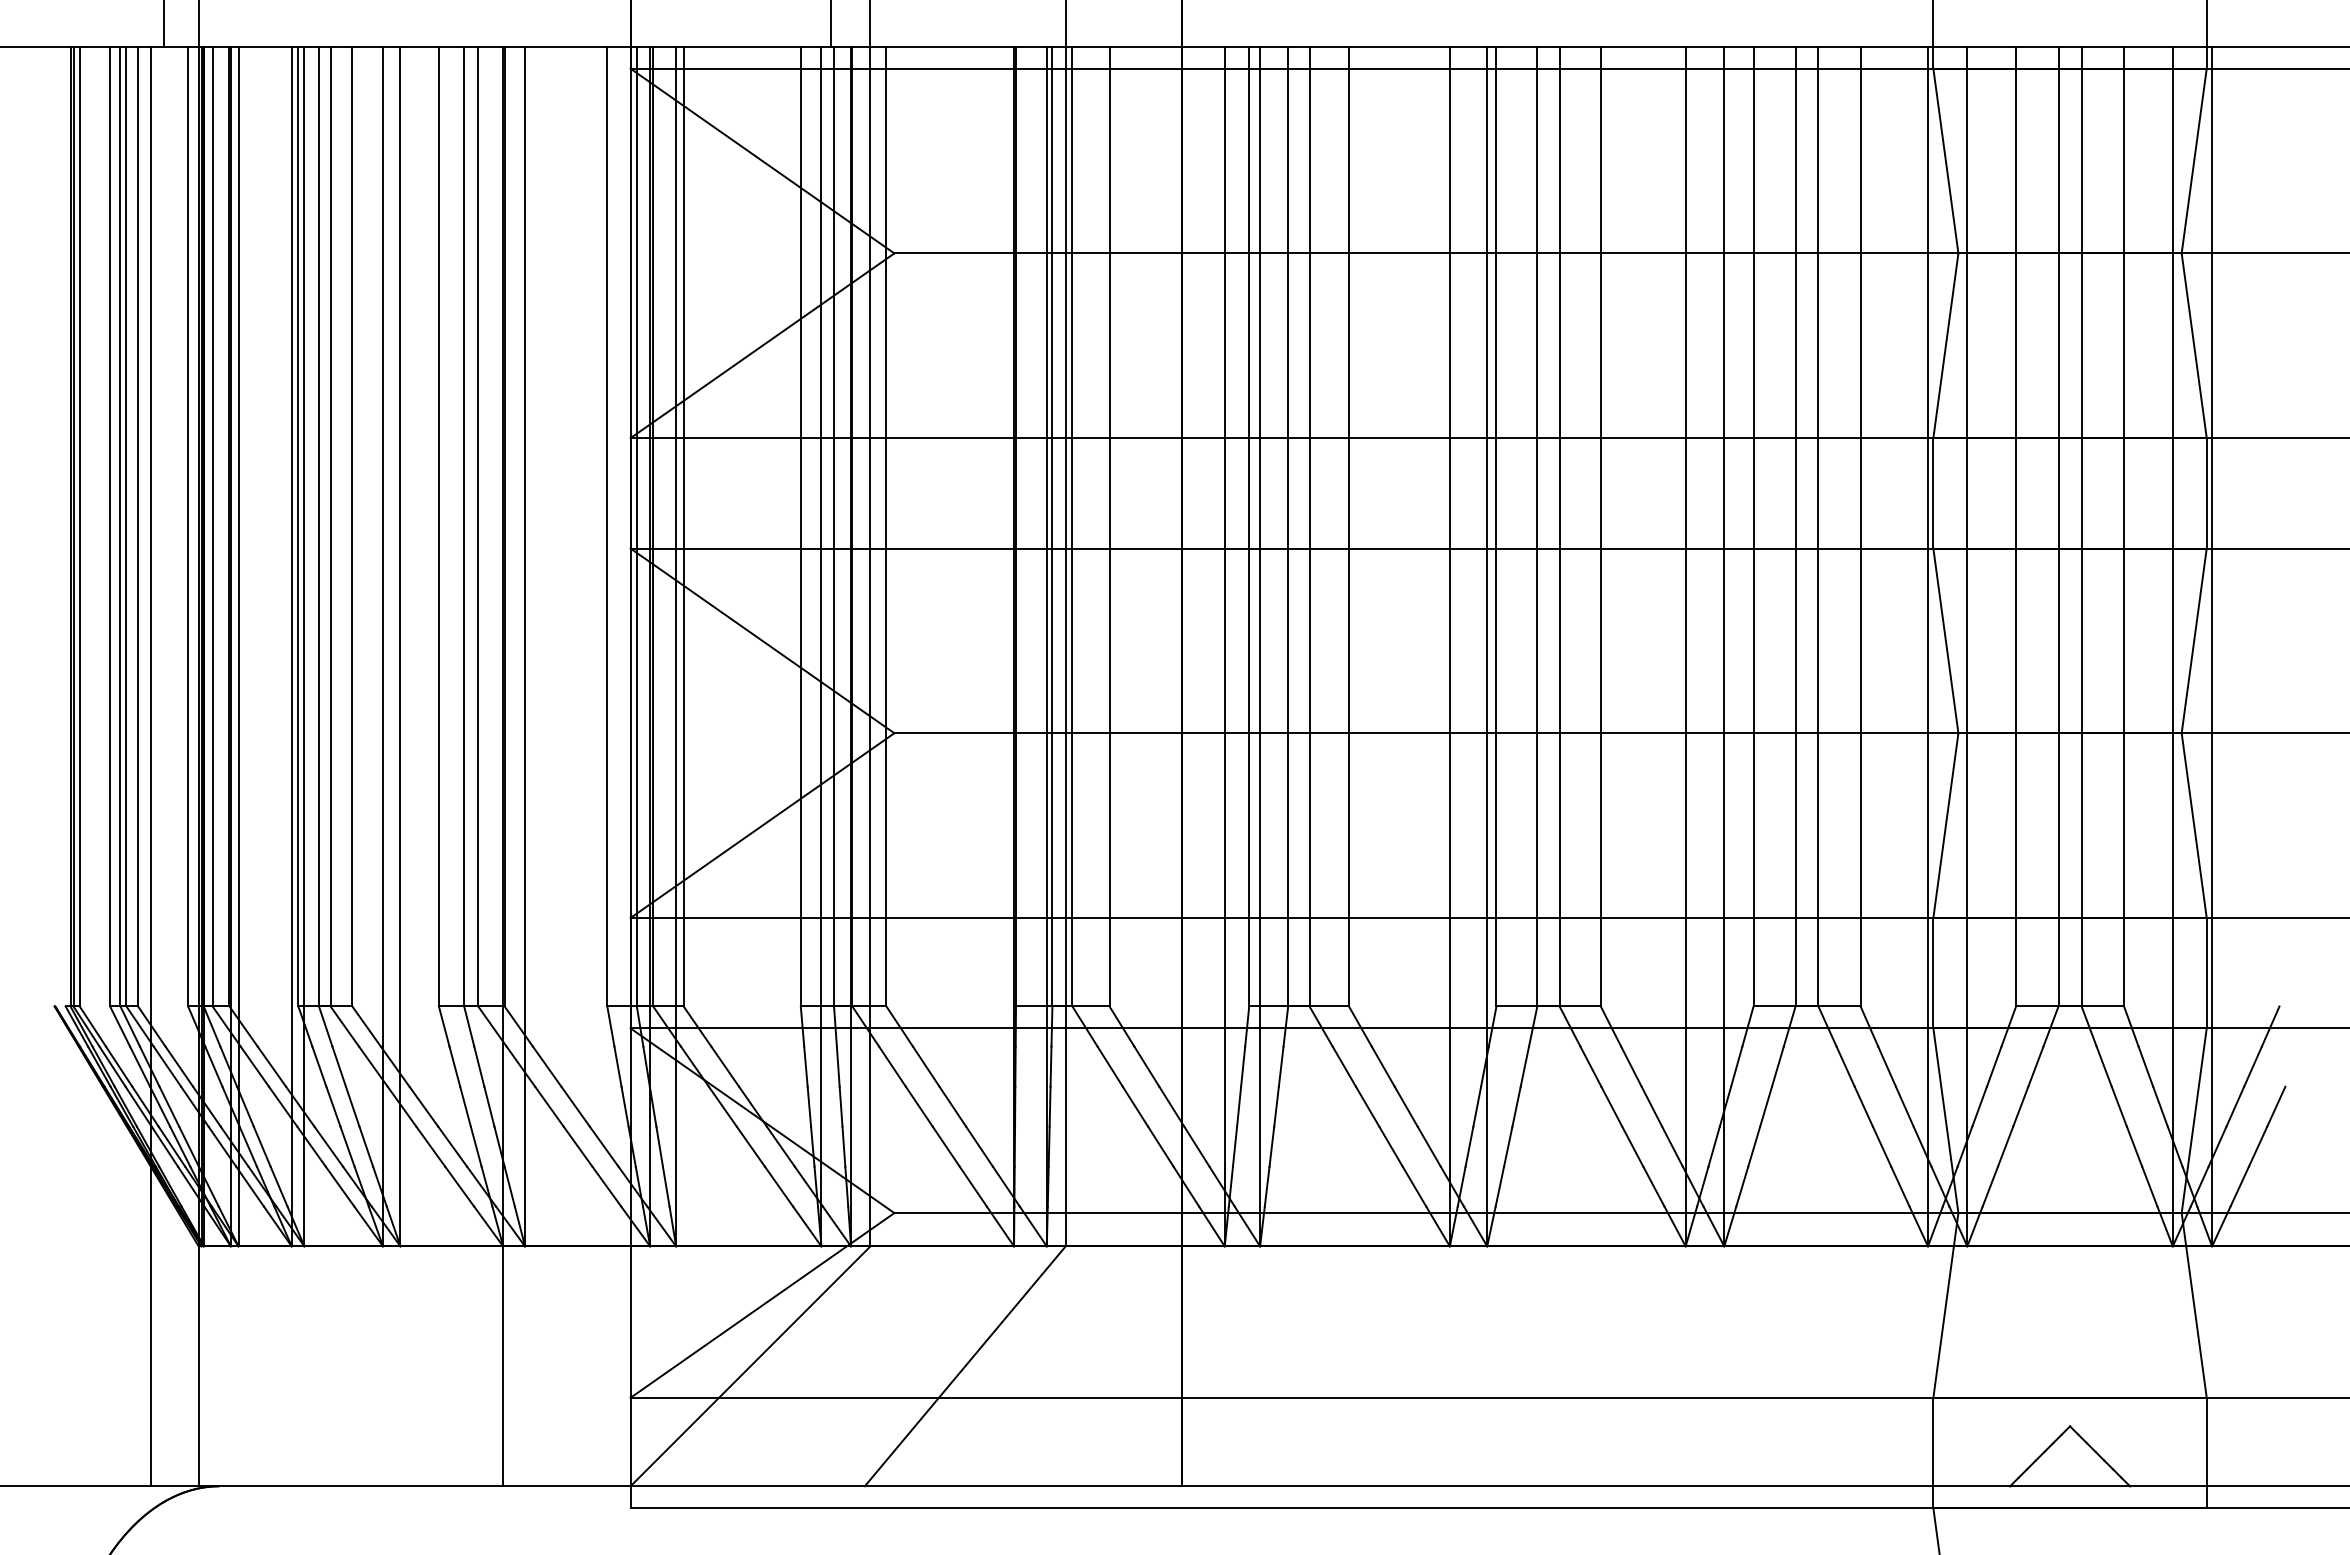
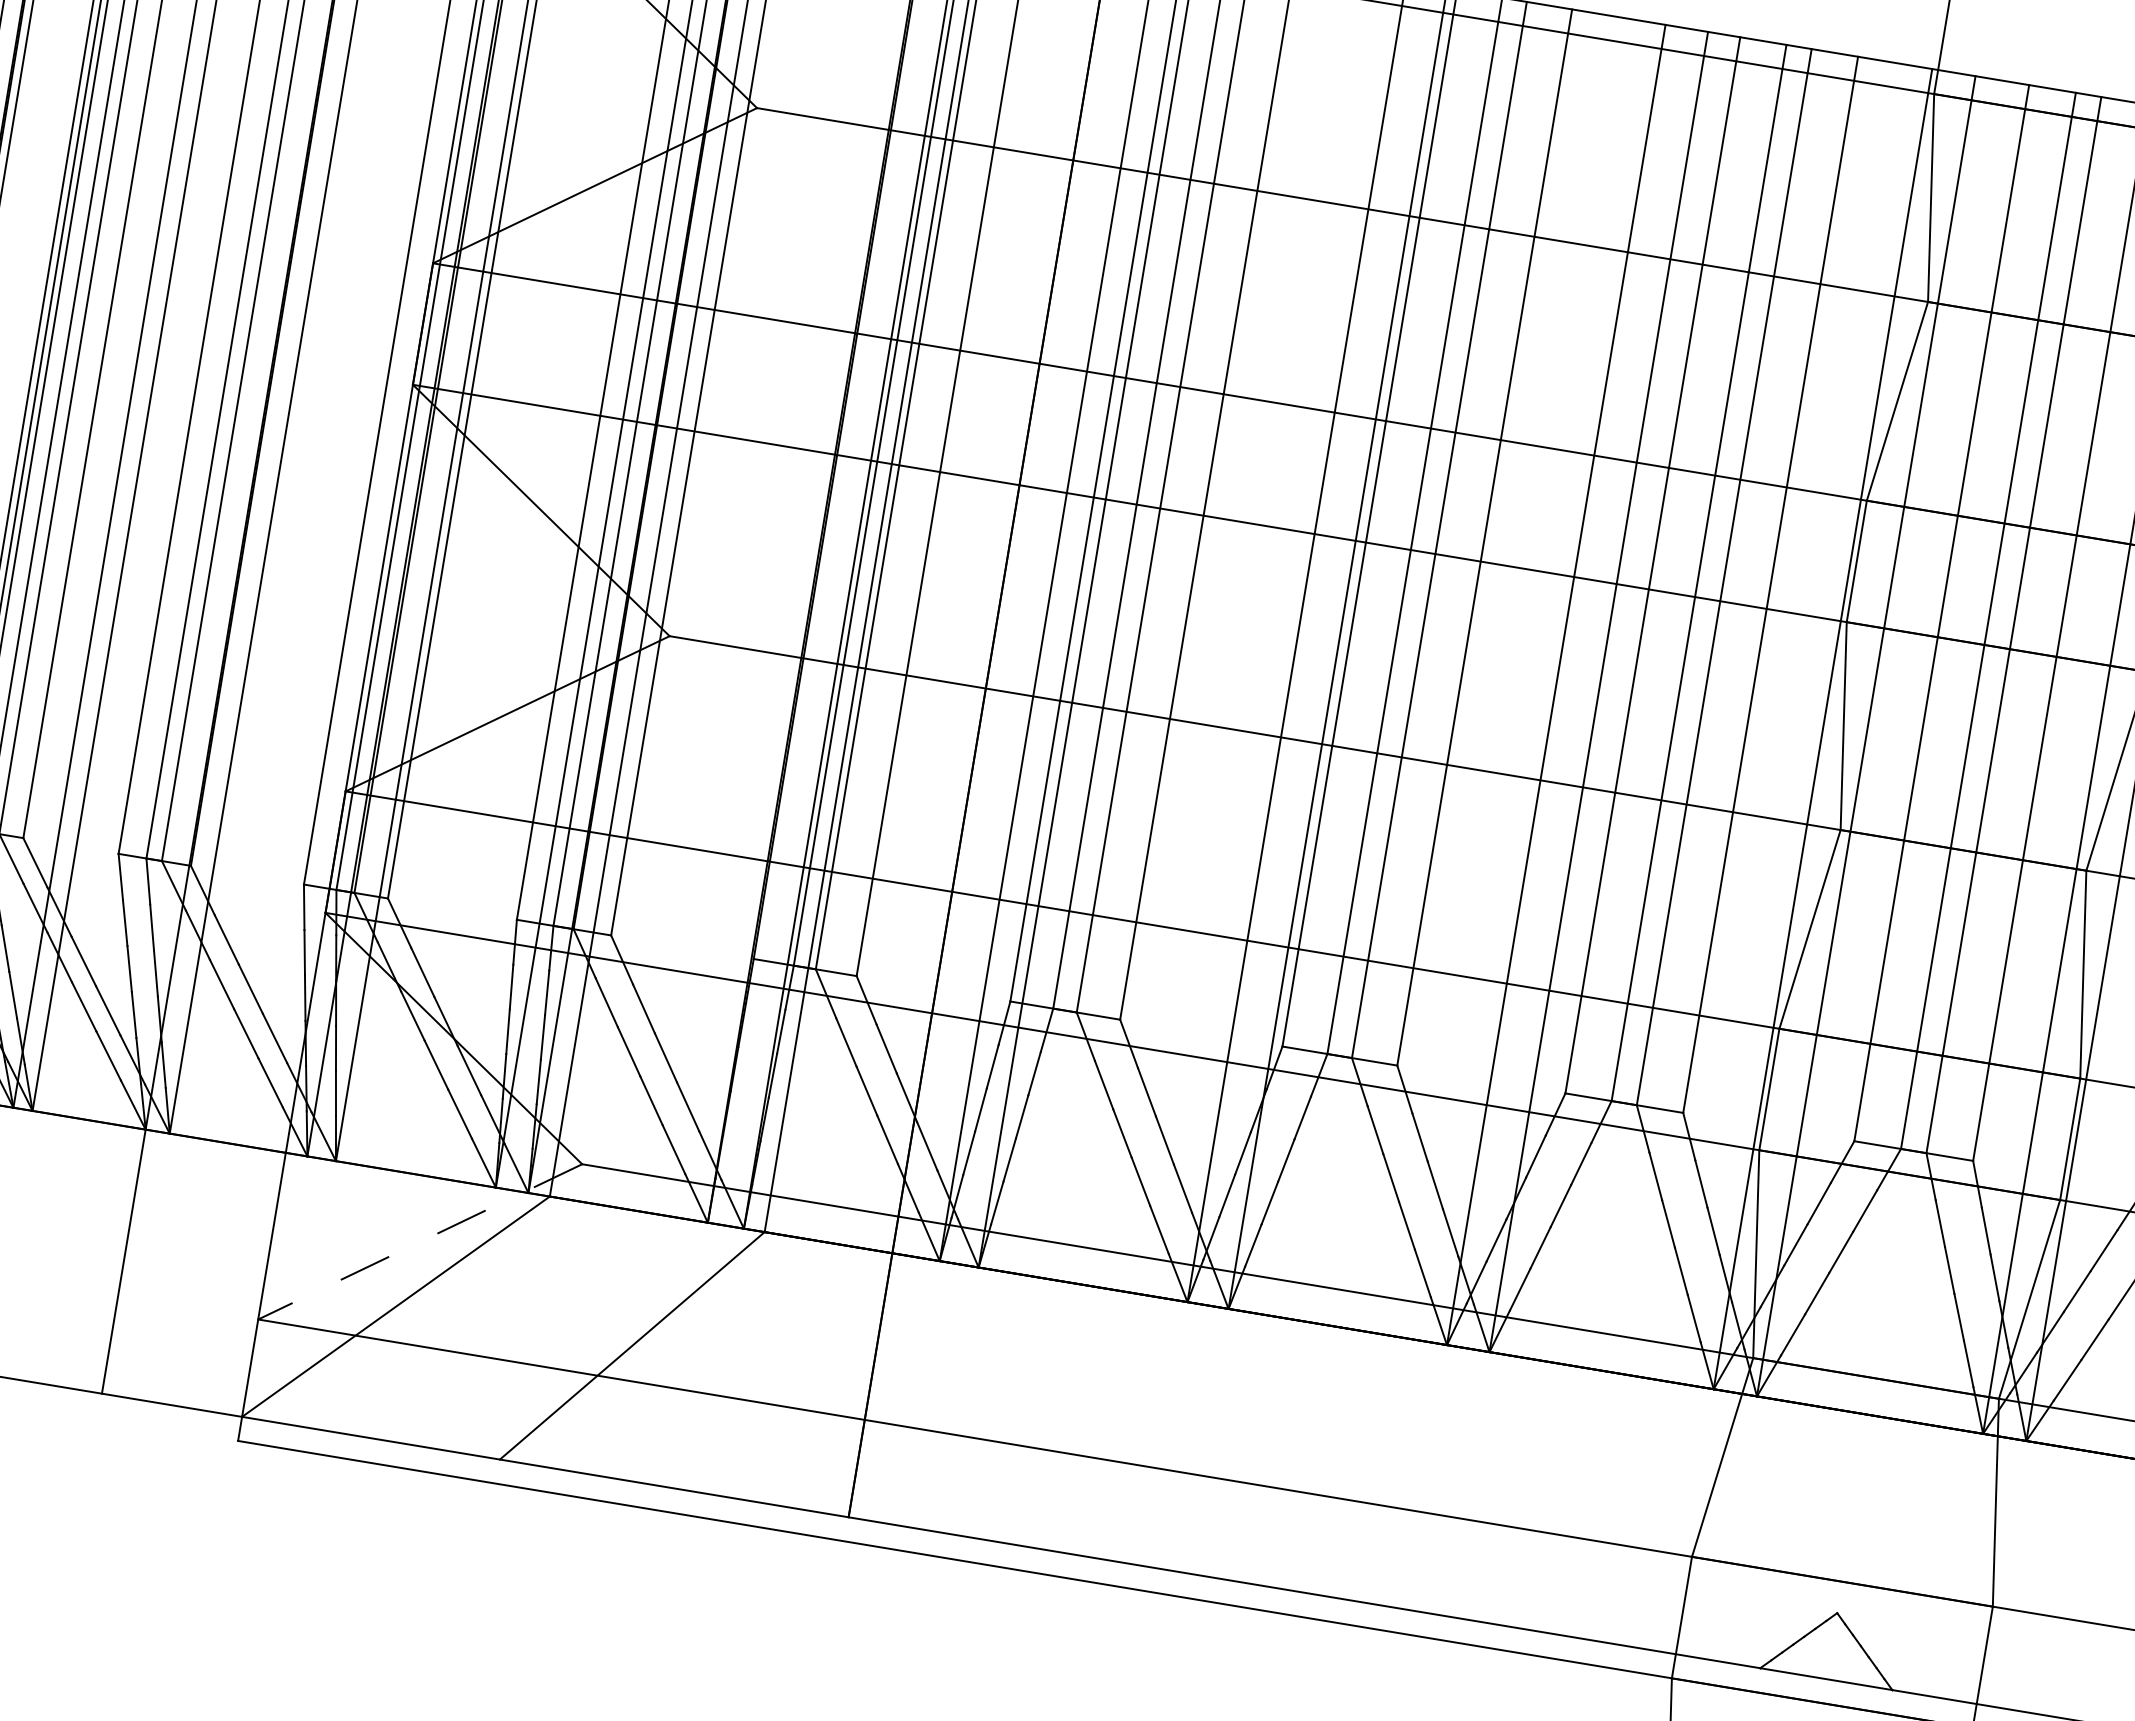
line: (762, 1305) -> (420, 1241), solid -> dashed

